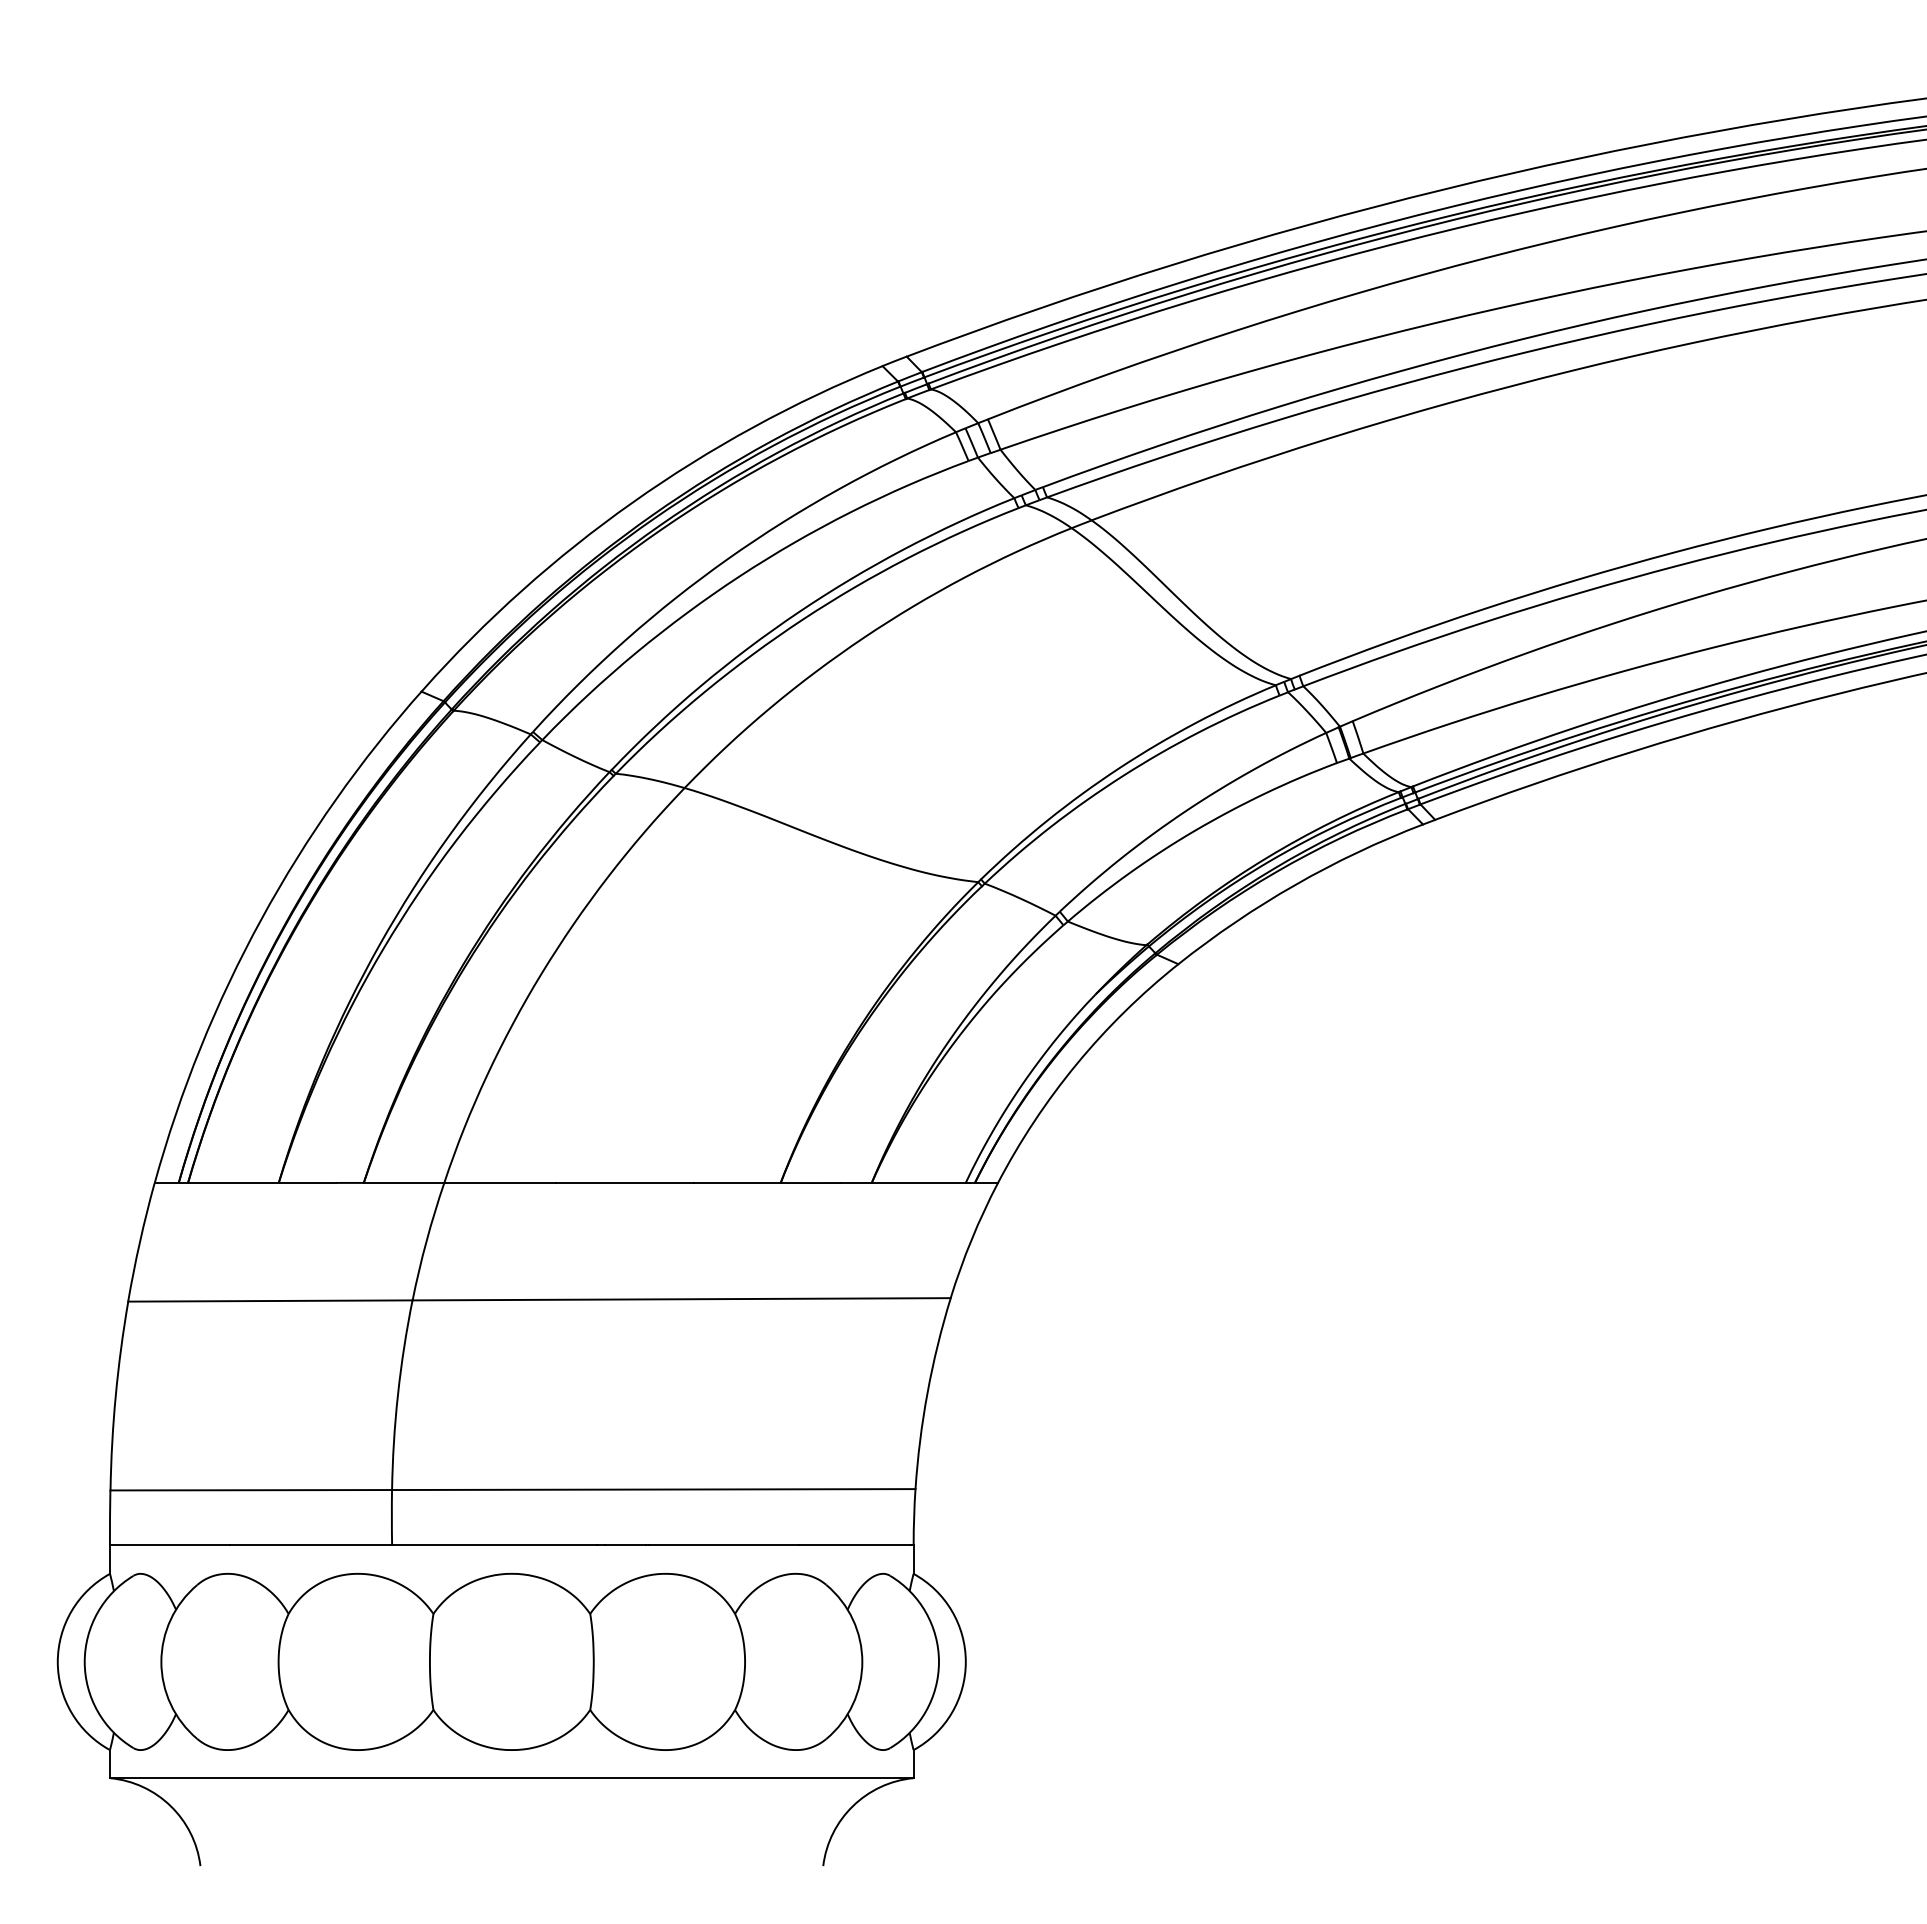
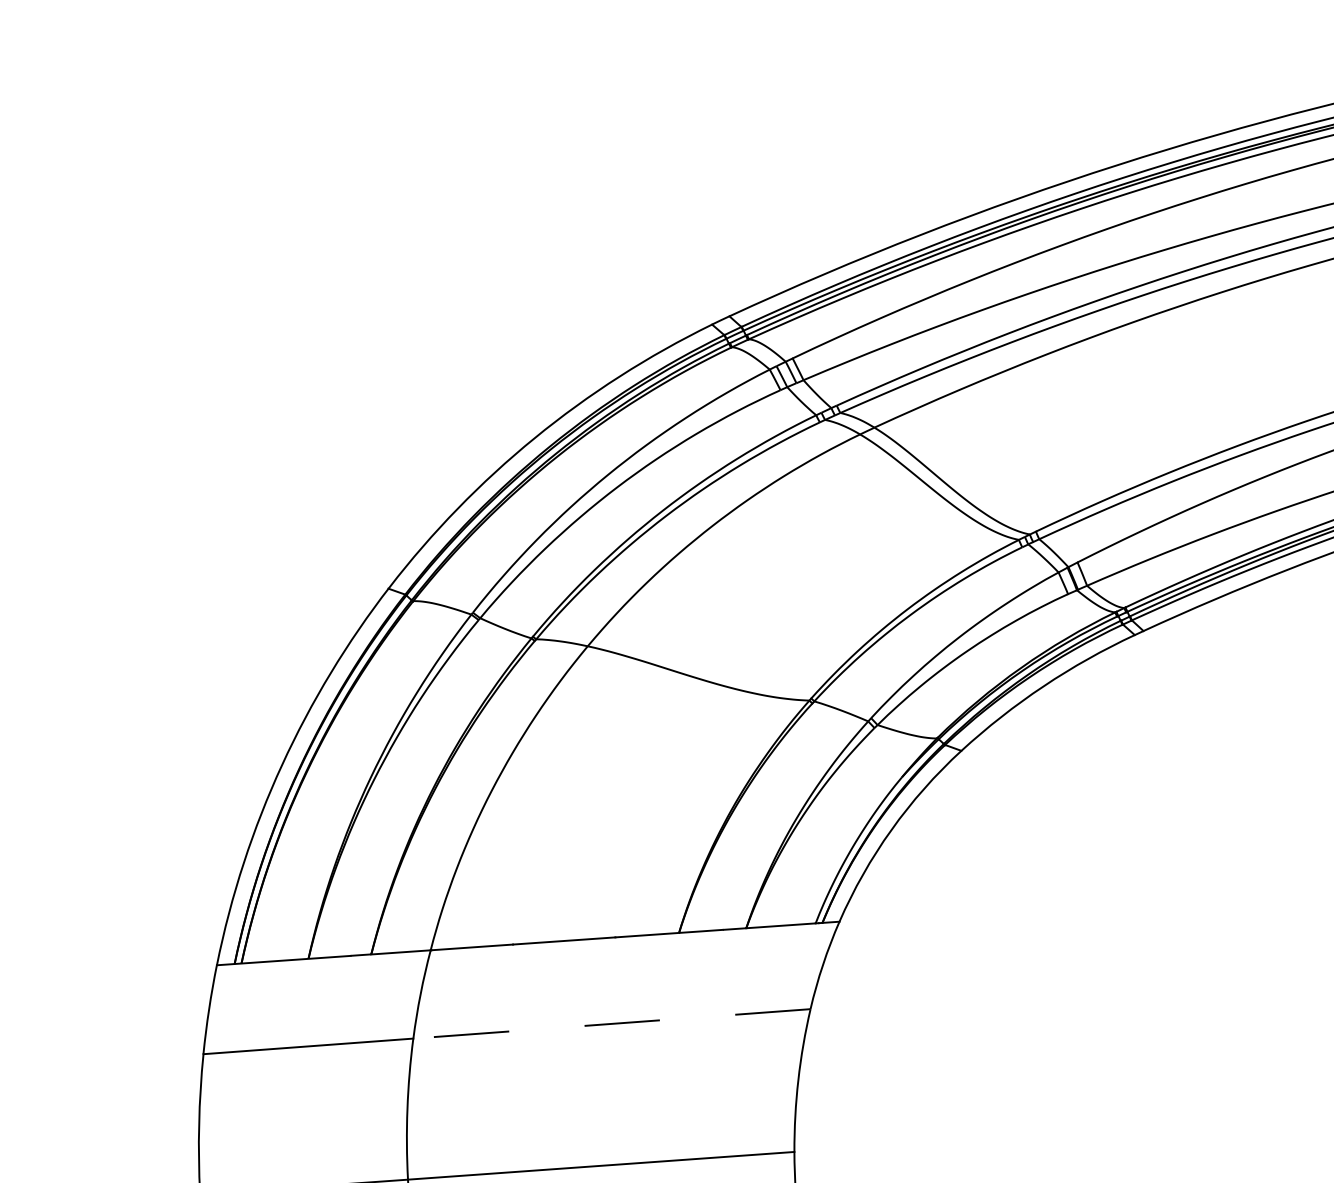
line: (681, 1299) -> (611, 1024), solid -> dashed

